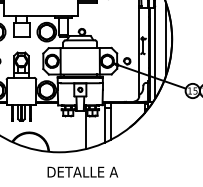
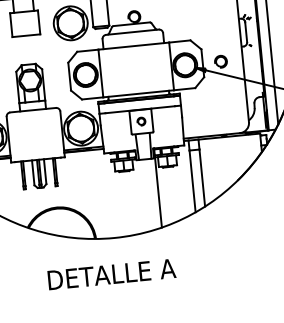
text: (82, 171) -> (111, 273), moved

